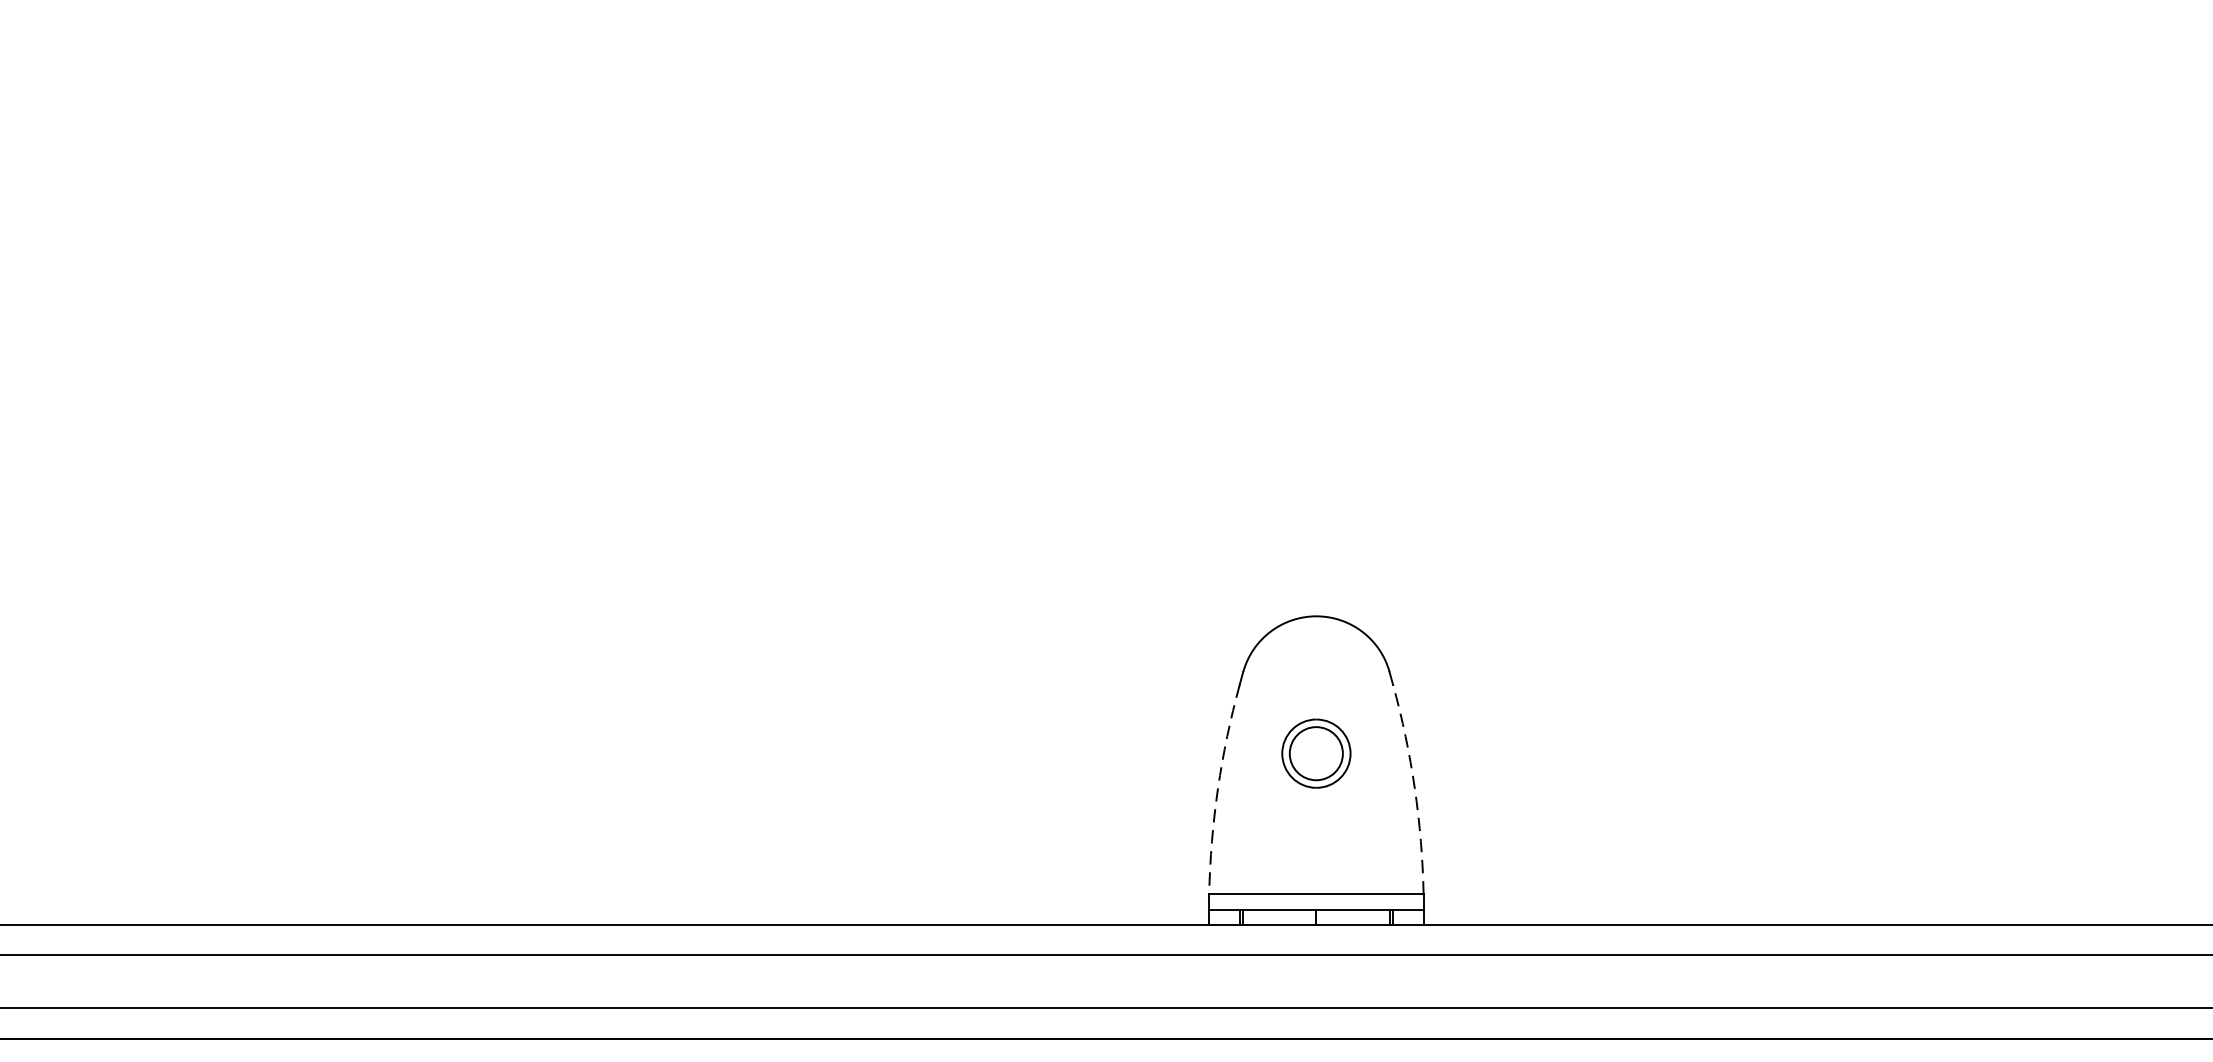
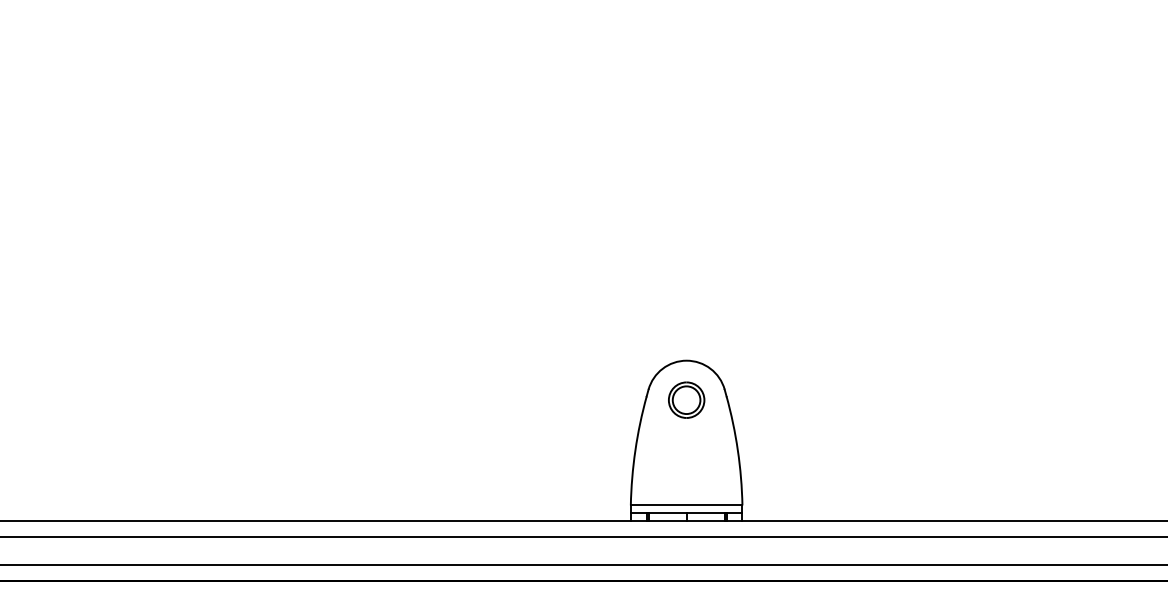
part: (1316, 752) -> (686, 399), moved
arc: (1218, 788) -> (635, 450), dashed -> solid
arc: (1414, 788) -> (737, 450), dashed -> solid

